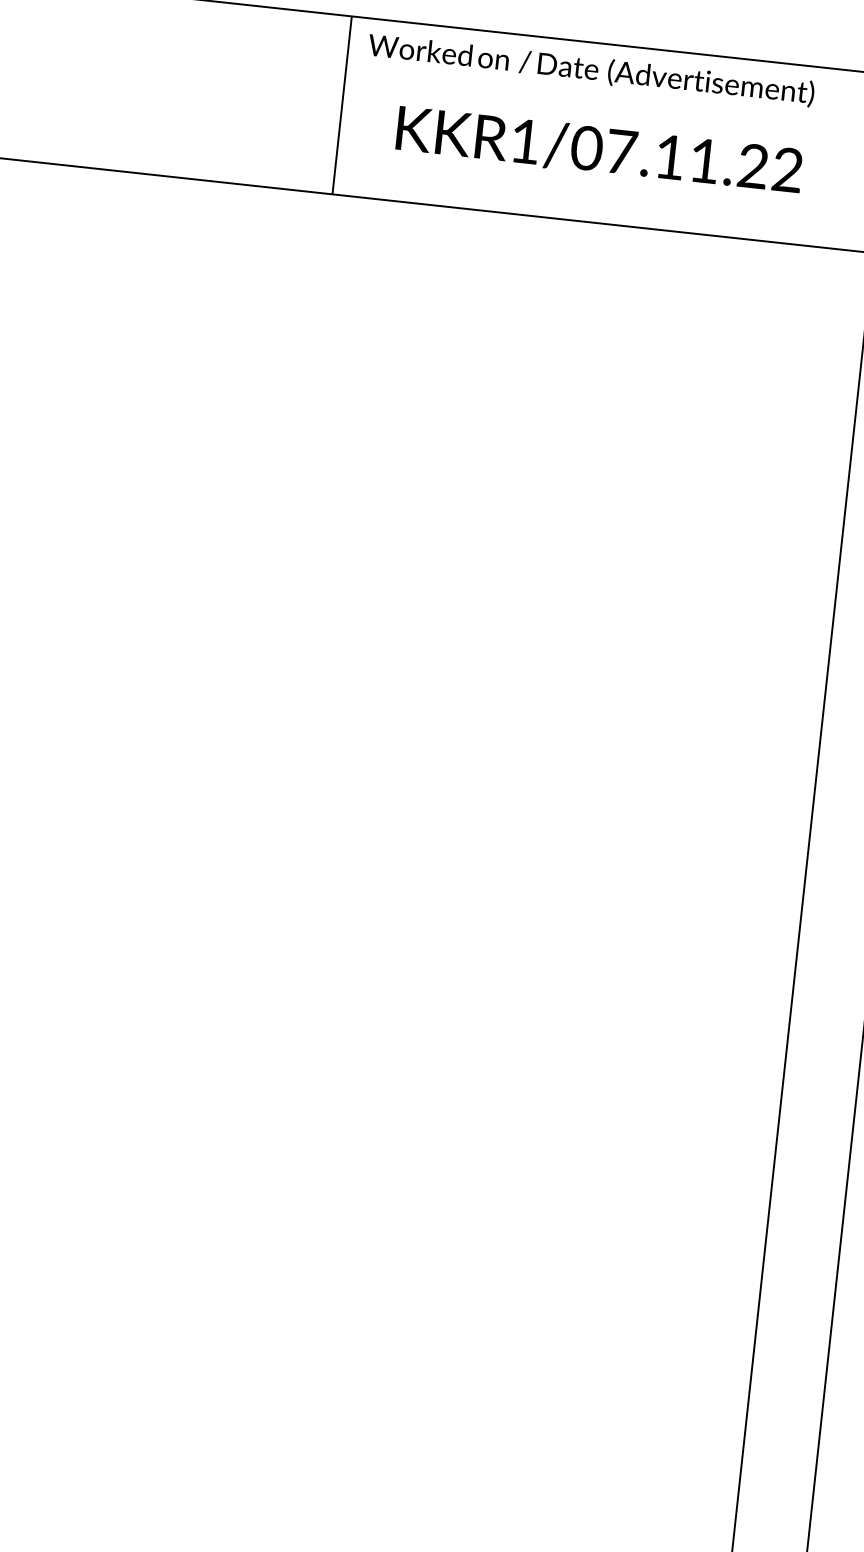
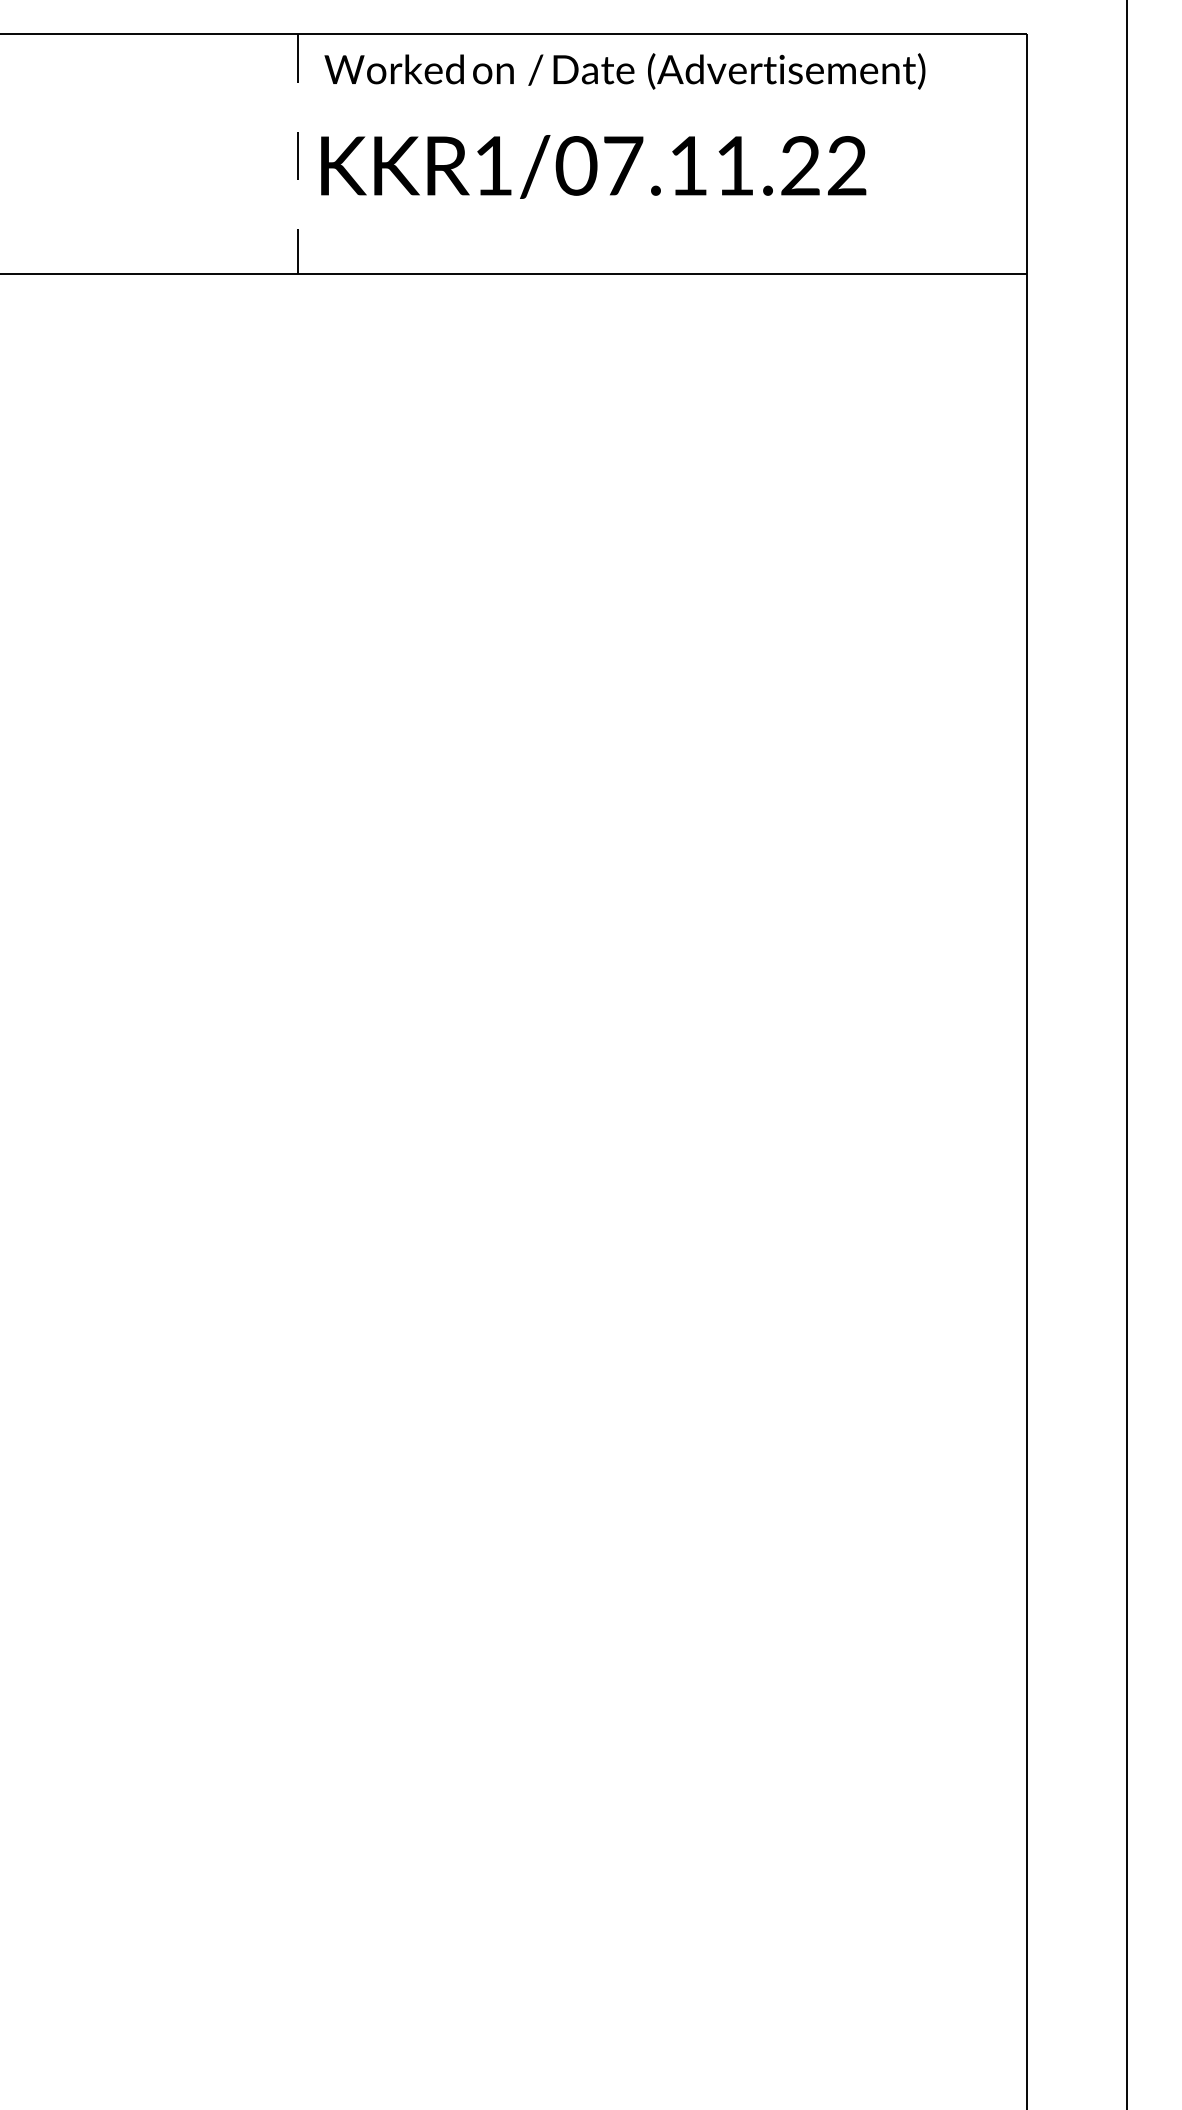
line: (342, 105) -> (298, 154), solid -> dashed
text: (599, 150) -> (593, 166), moved

